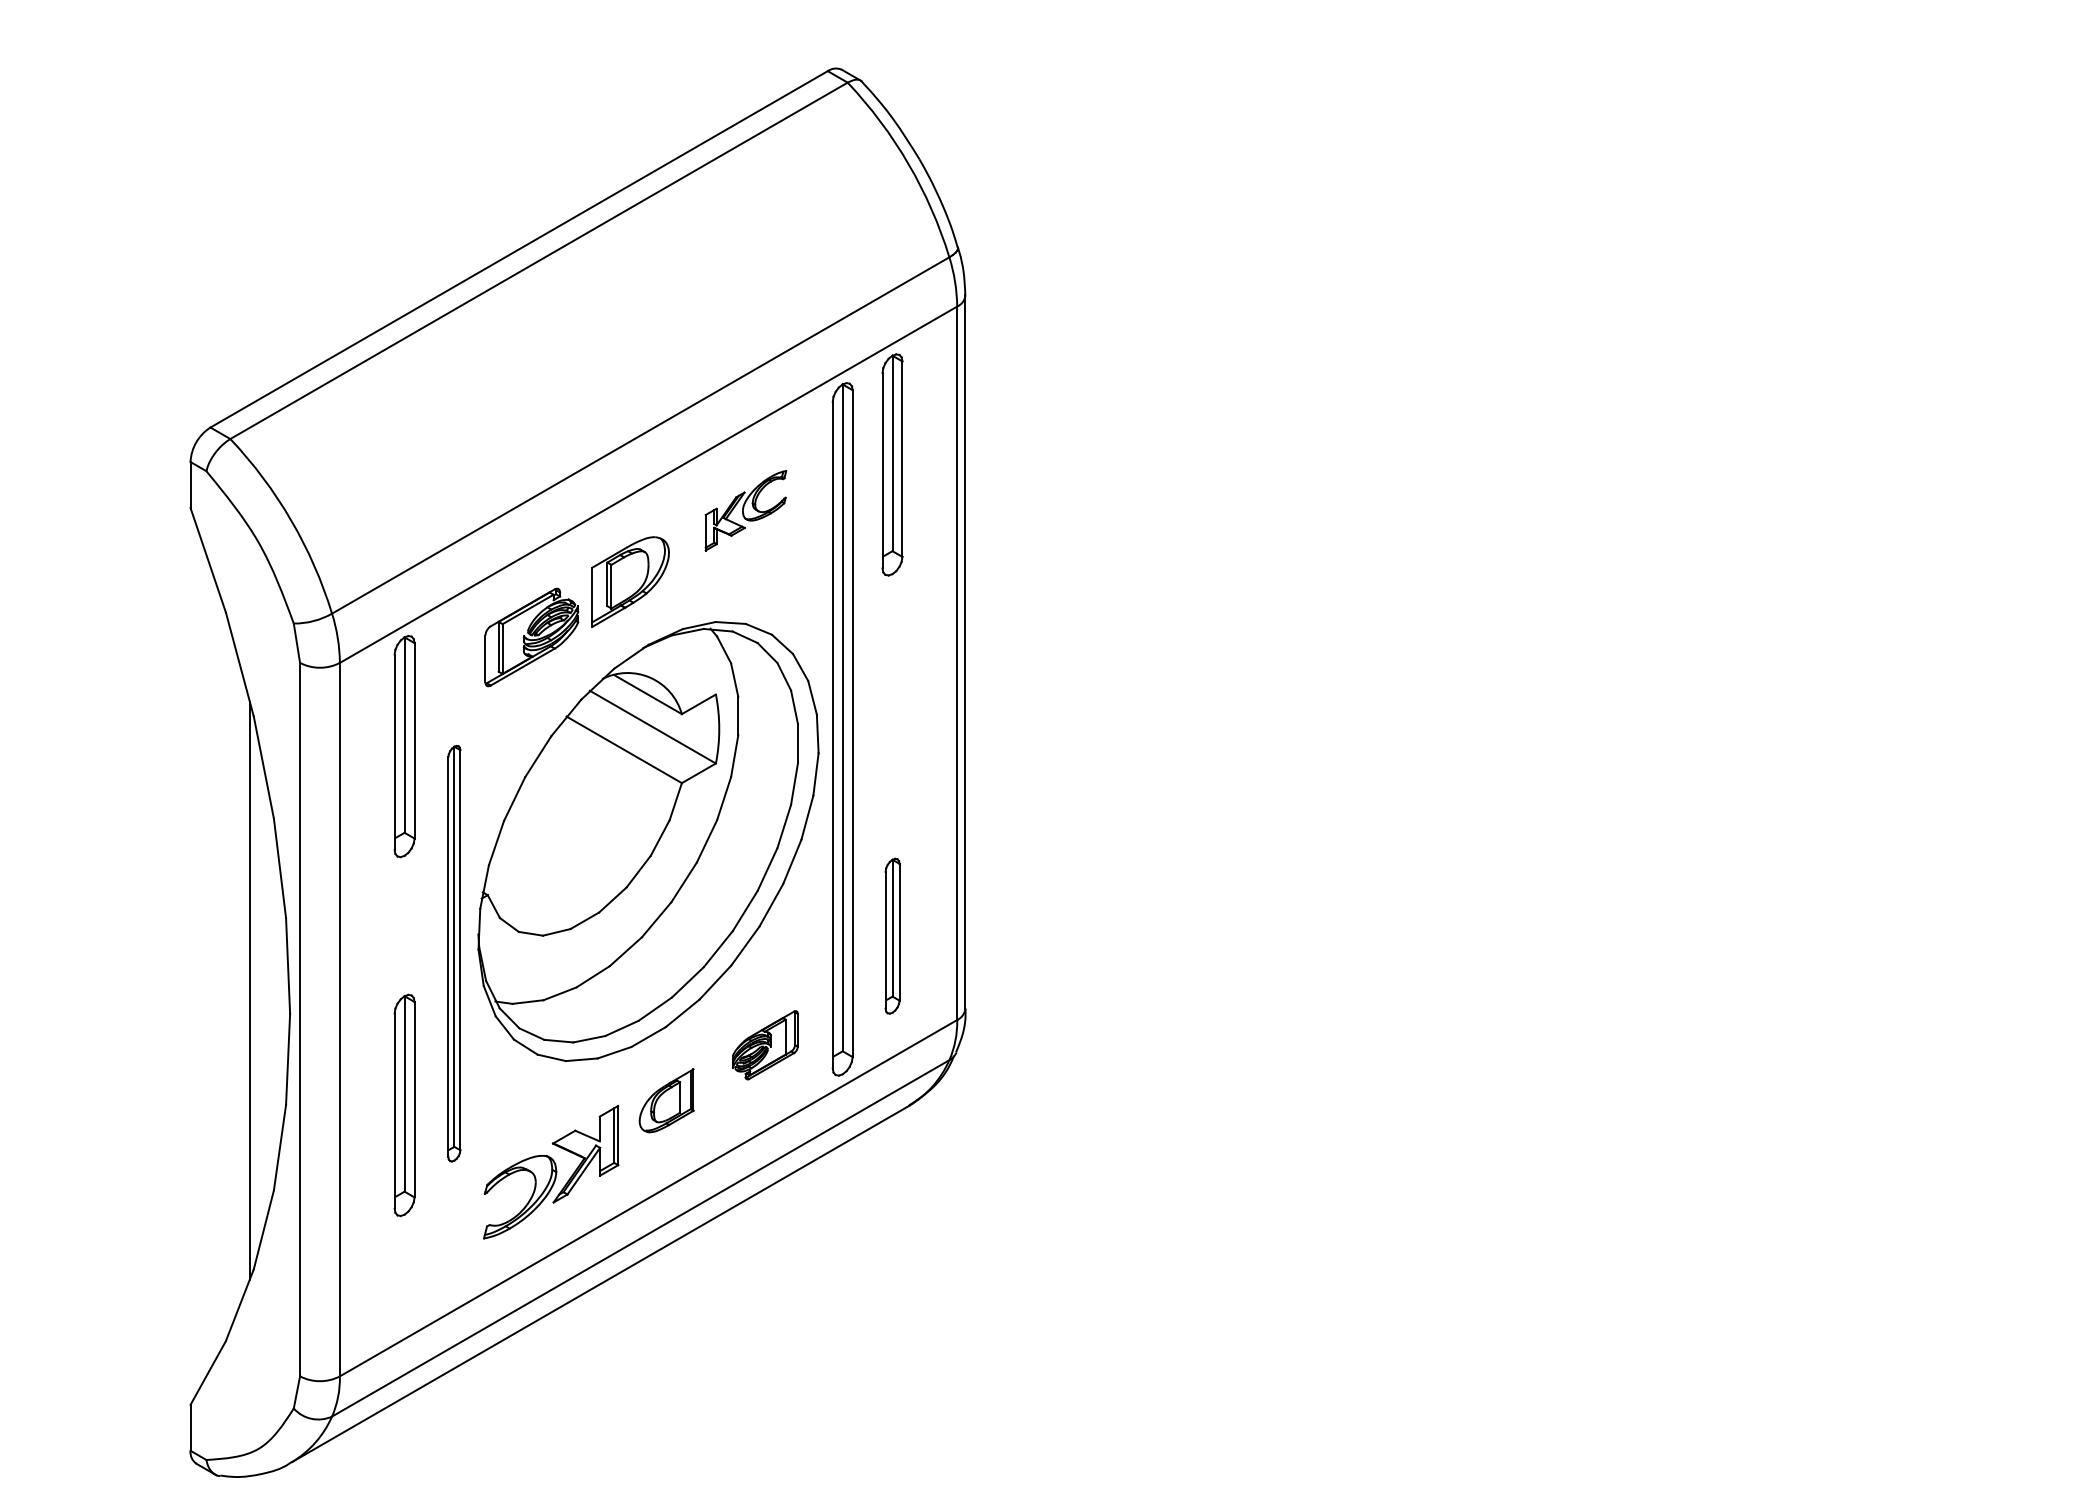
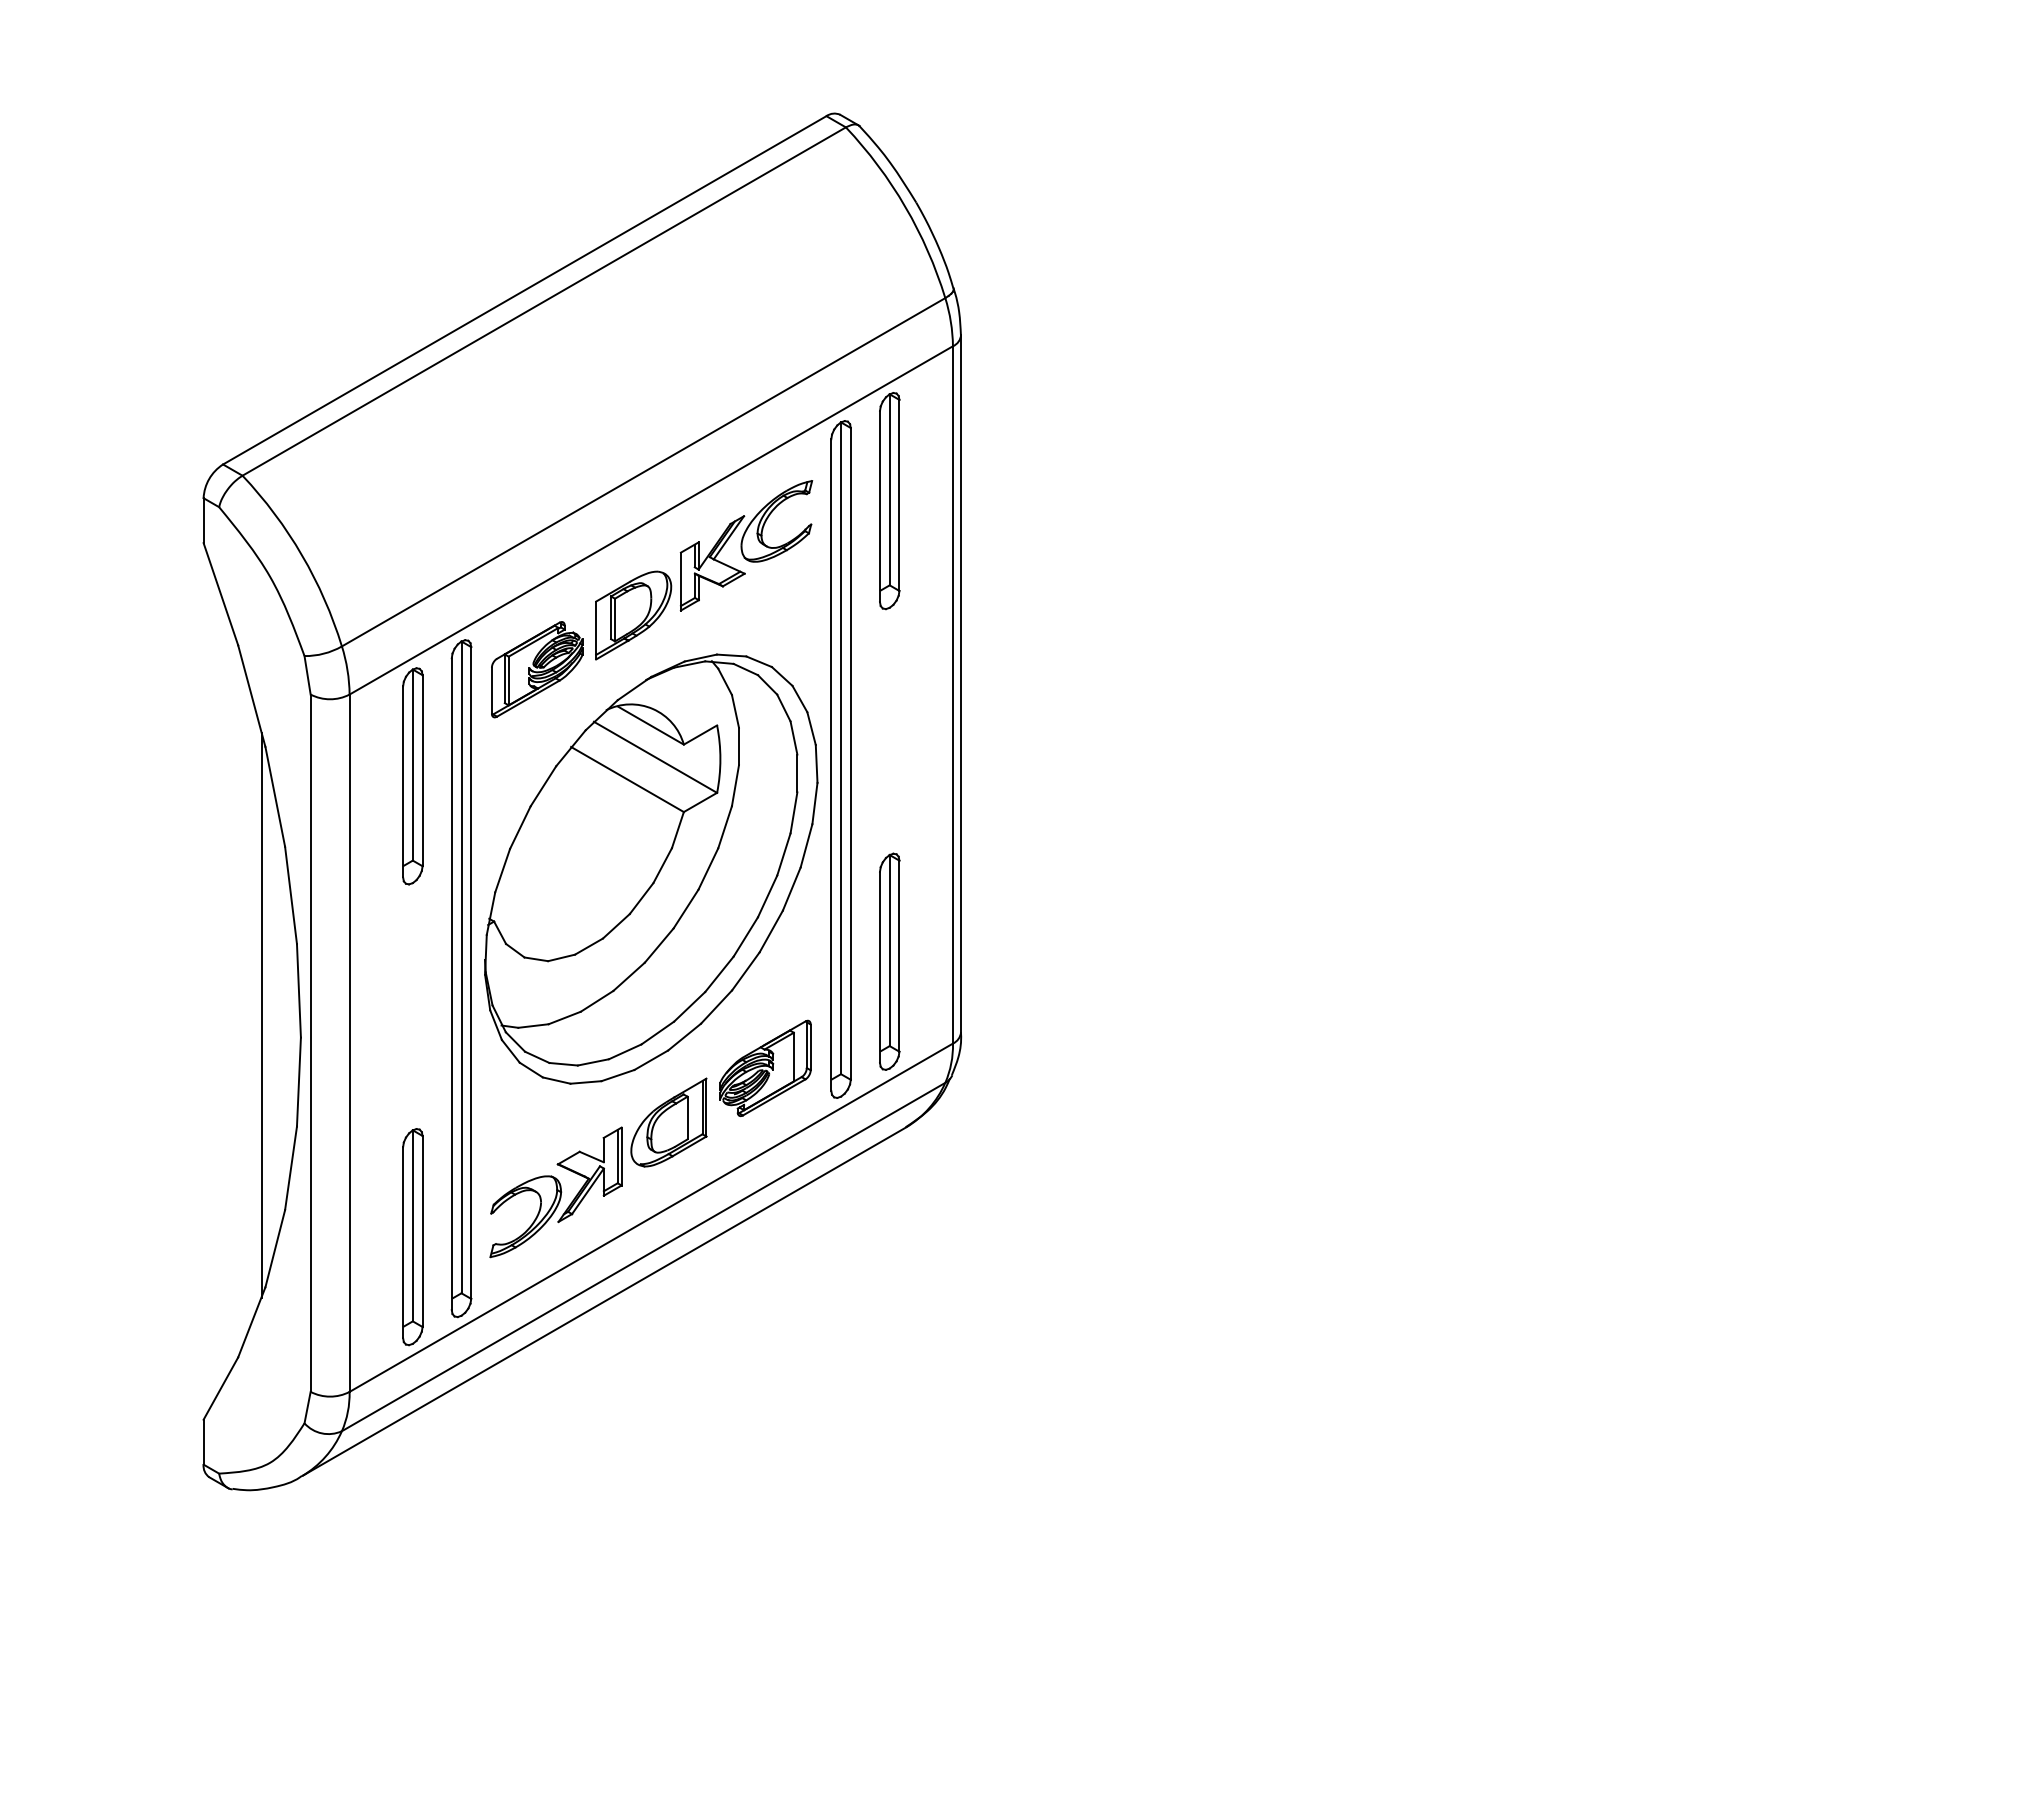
part: (745, 510) -> (746, 545), size x1.67
part: (892, 936) -> (889, 961), size x1.43
part: (454, 953) -> (461, 978), size x1.67
part: (765, 1044) -> (765, 1067), size x1.43
part: (666, 1100) -> (668, 1122), size x1.43
part: (404, 1105) -> (412, 1237), moved

